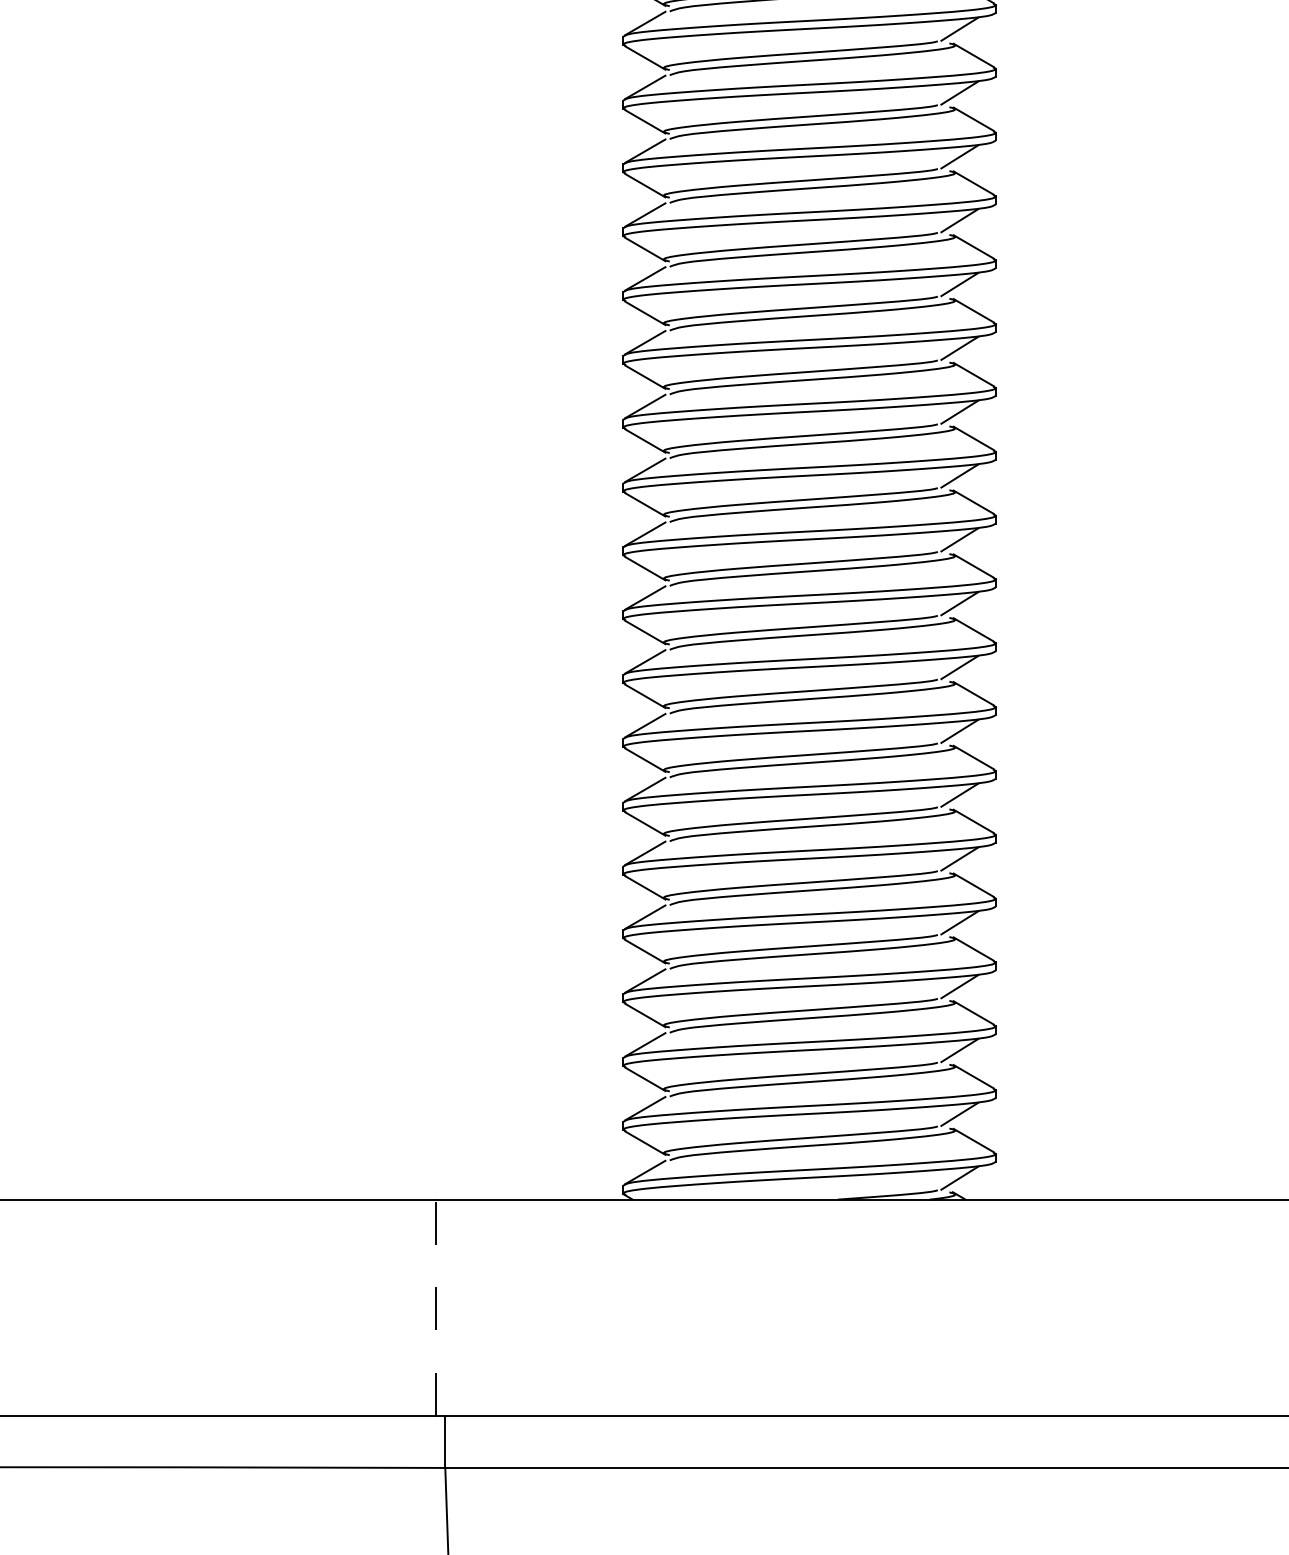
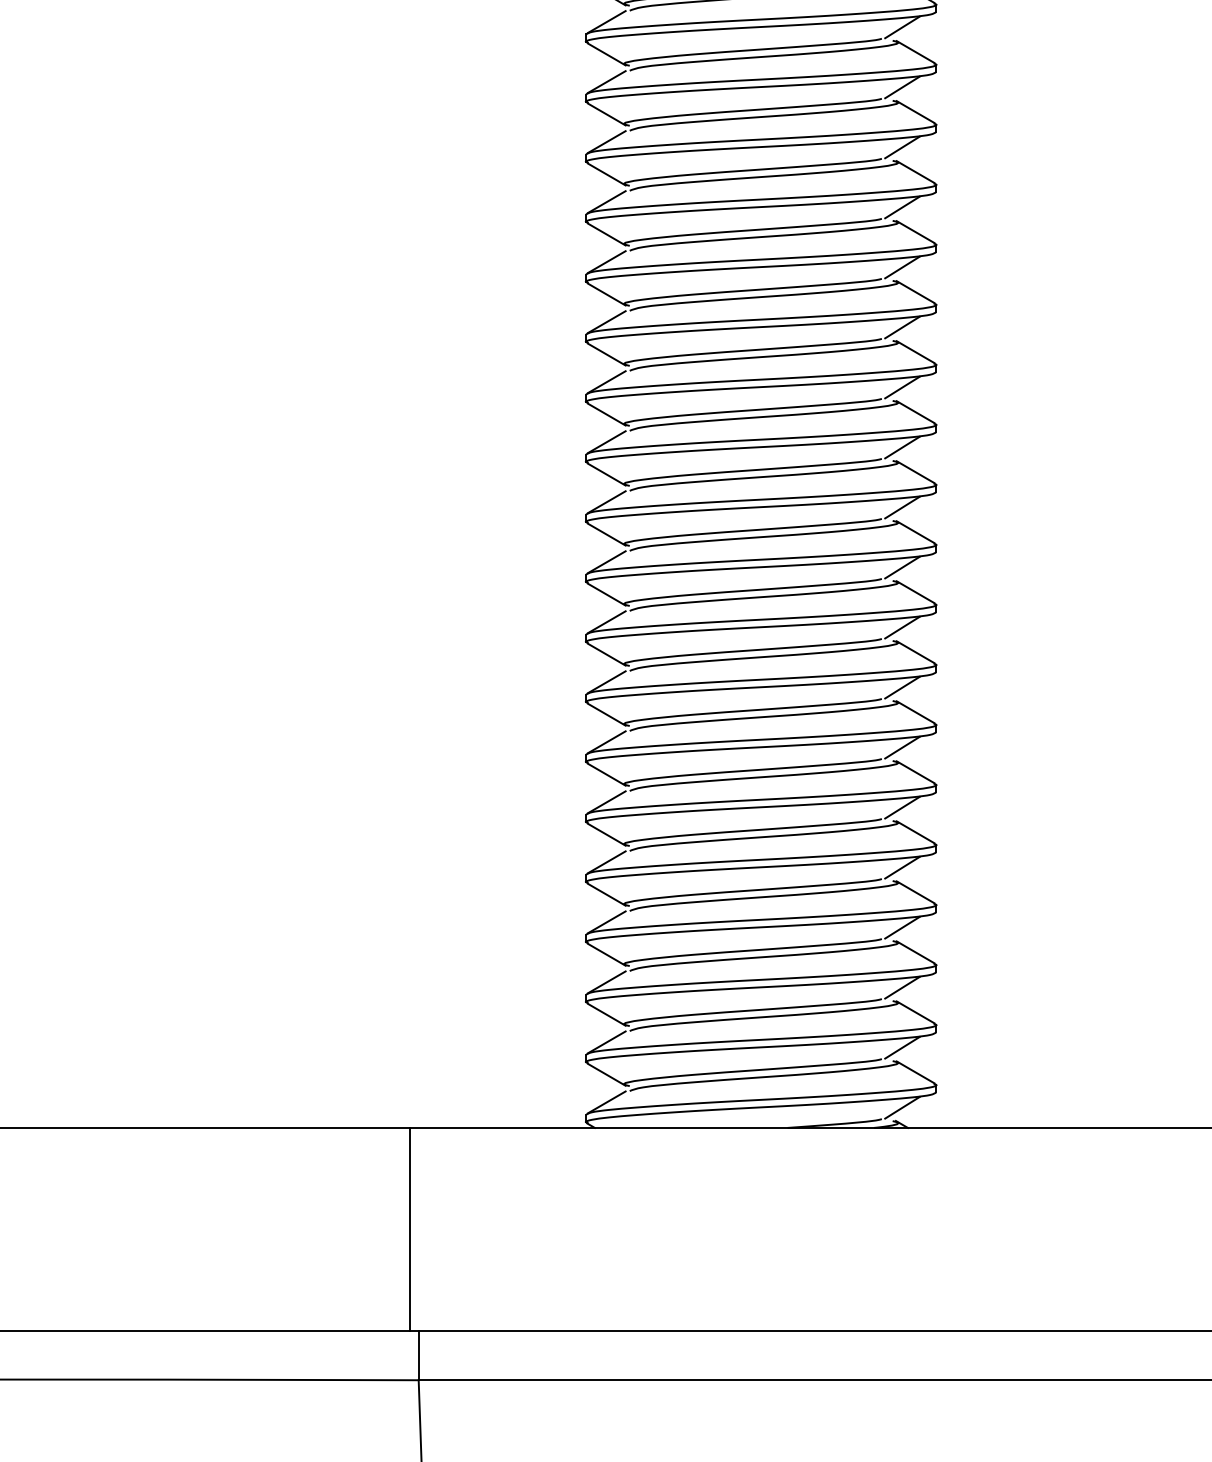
line: (436, 1307) -> (410, 1229), dashed -> solid

